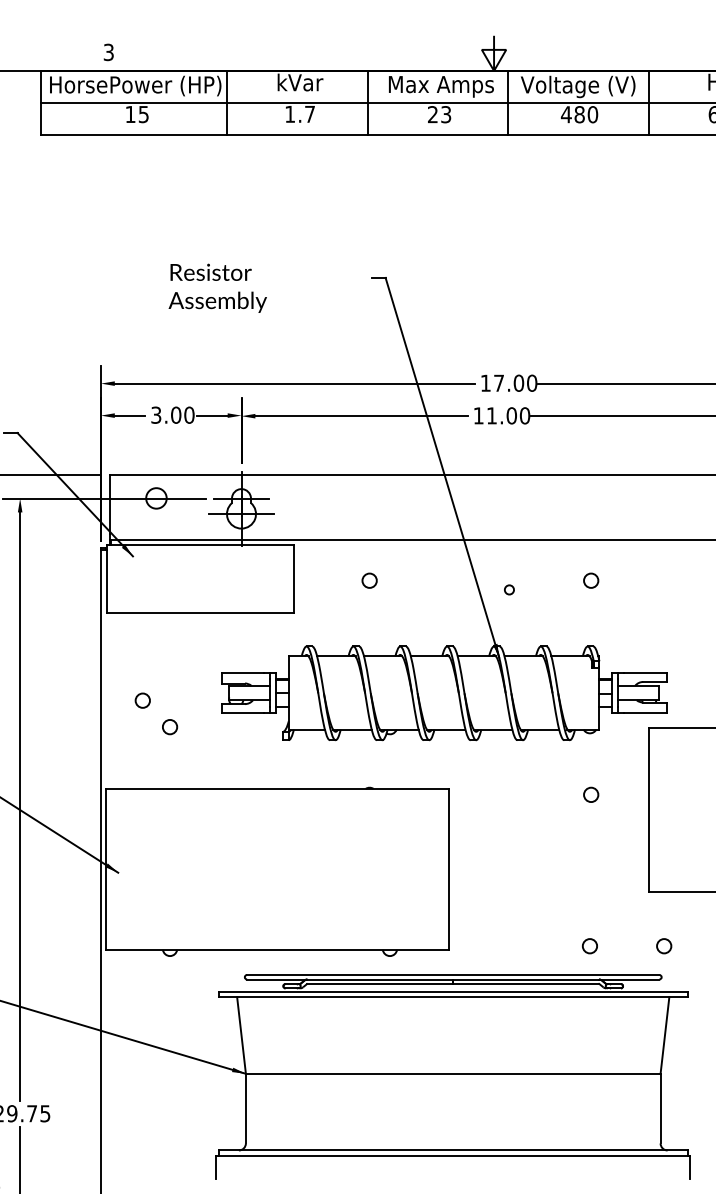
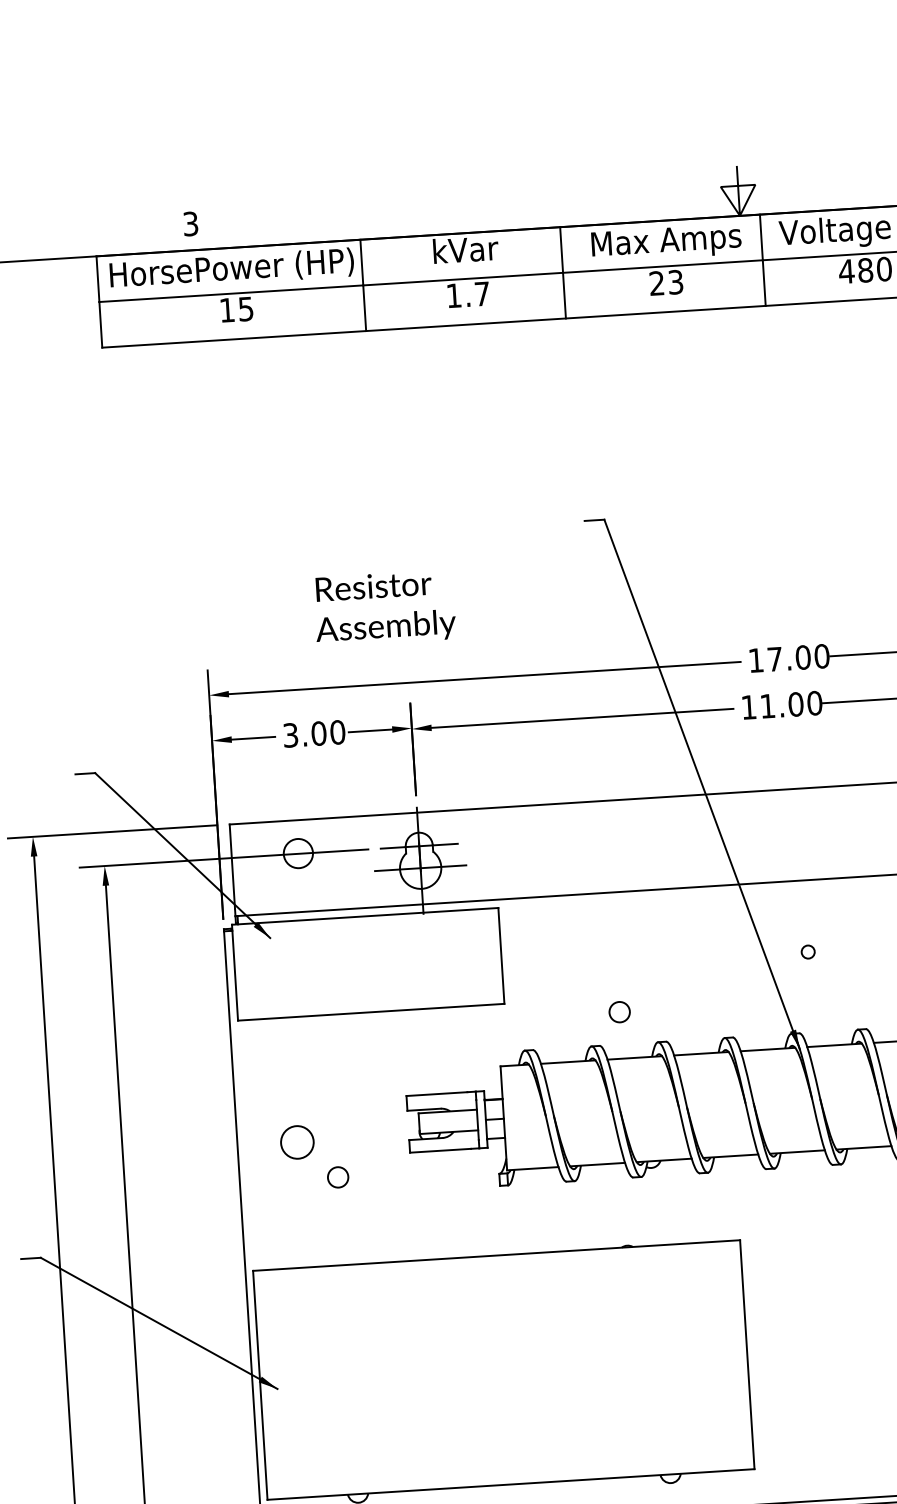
text: (217, 287) -> (384, 607), moved
circle: (369, 580) -> (619, 1011), moved
circle: (142, 700) -> (296, 1142), size x1.6

